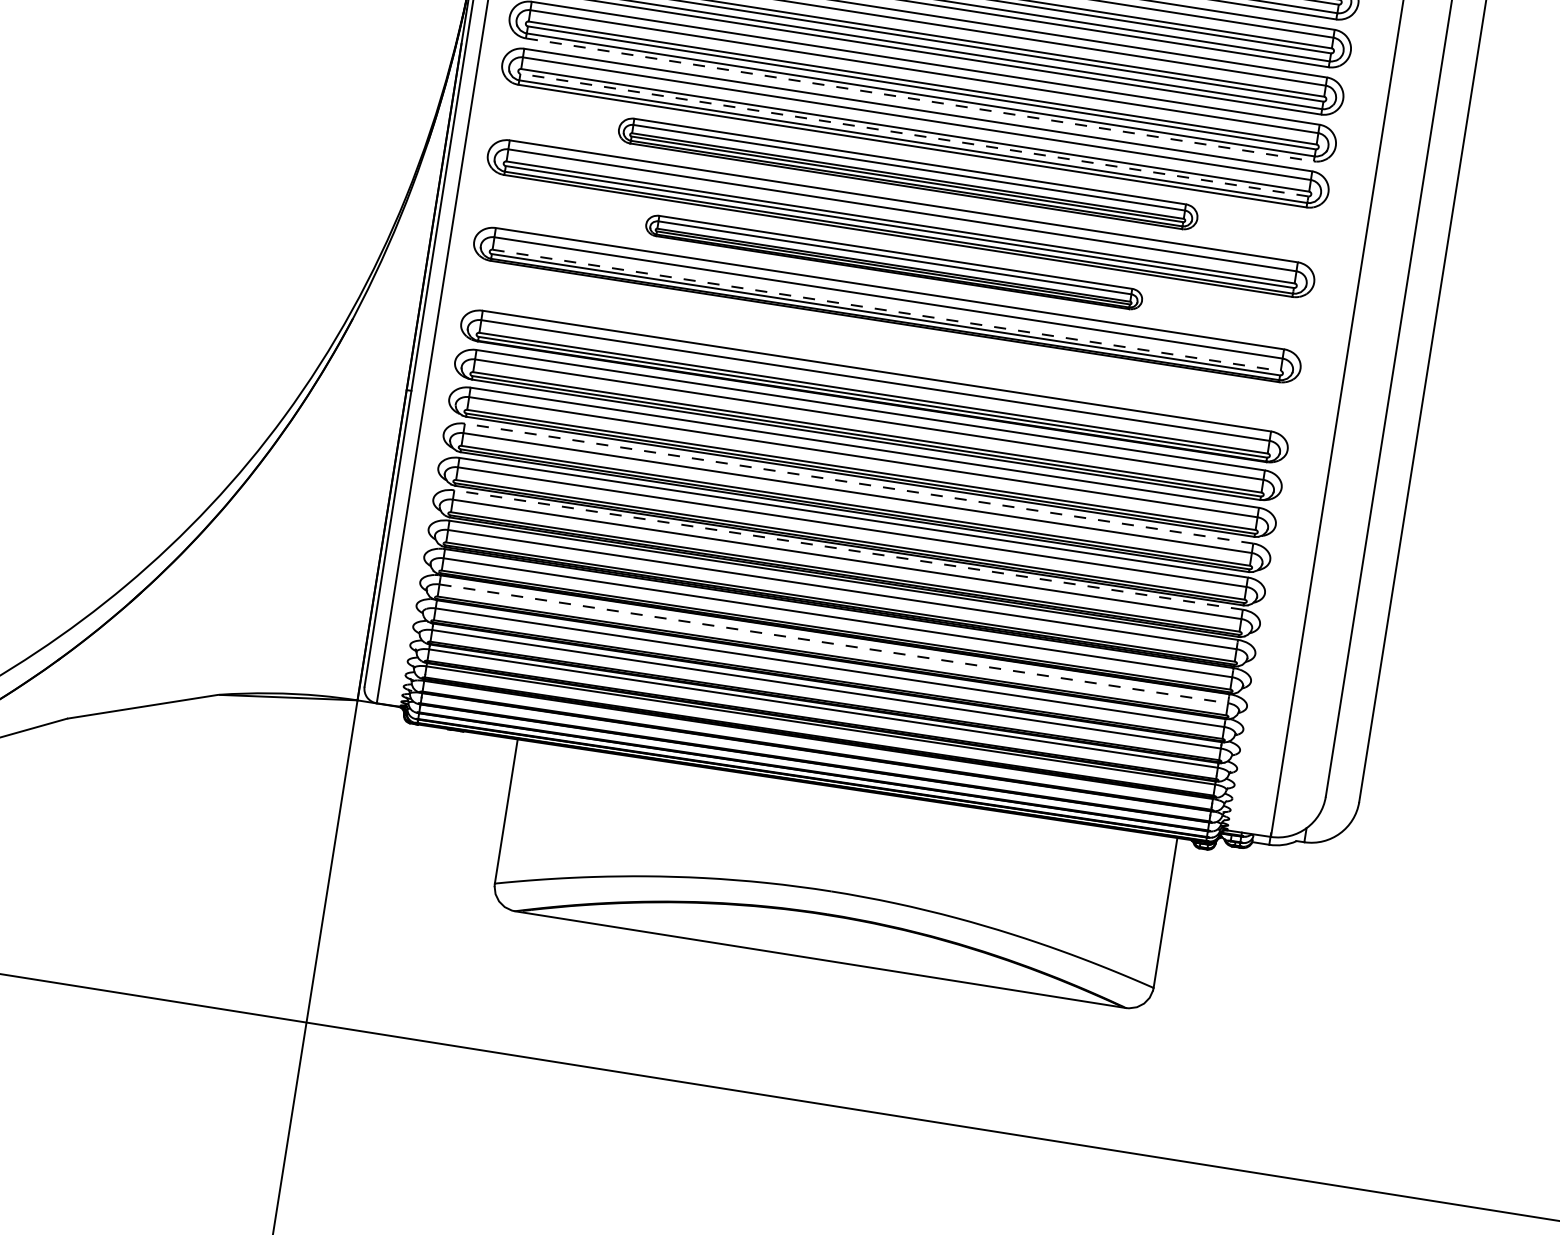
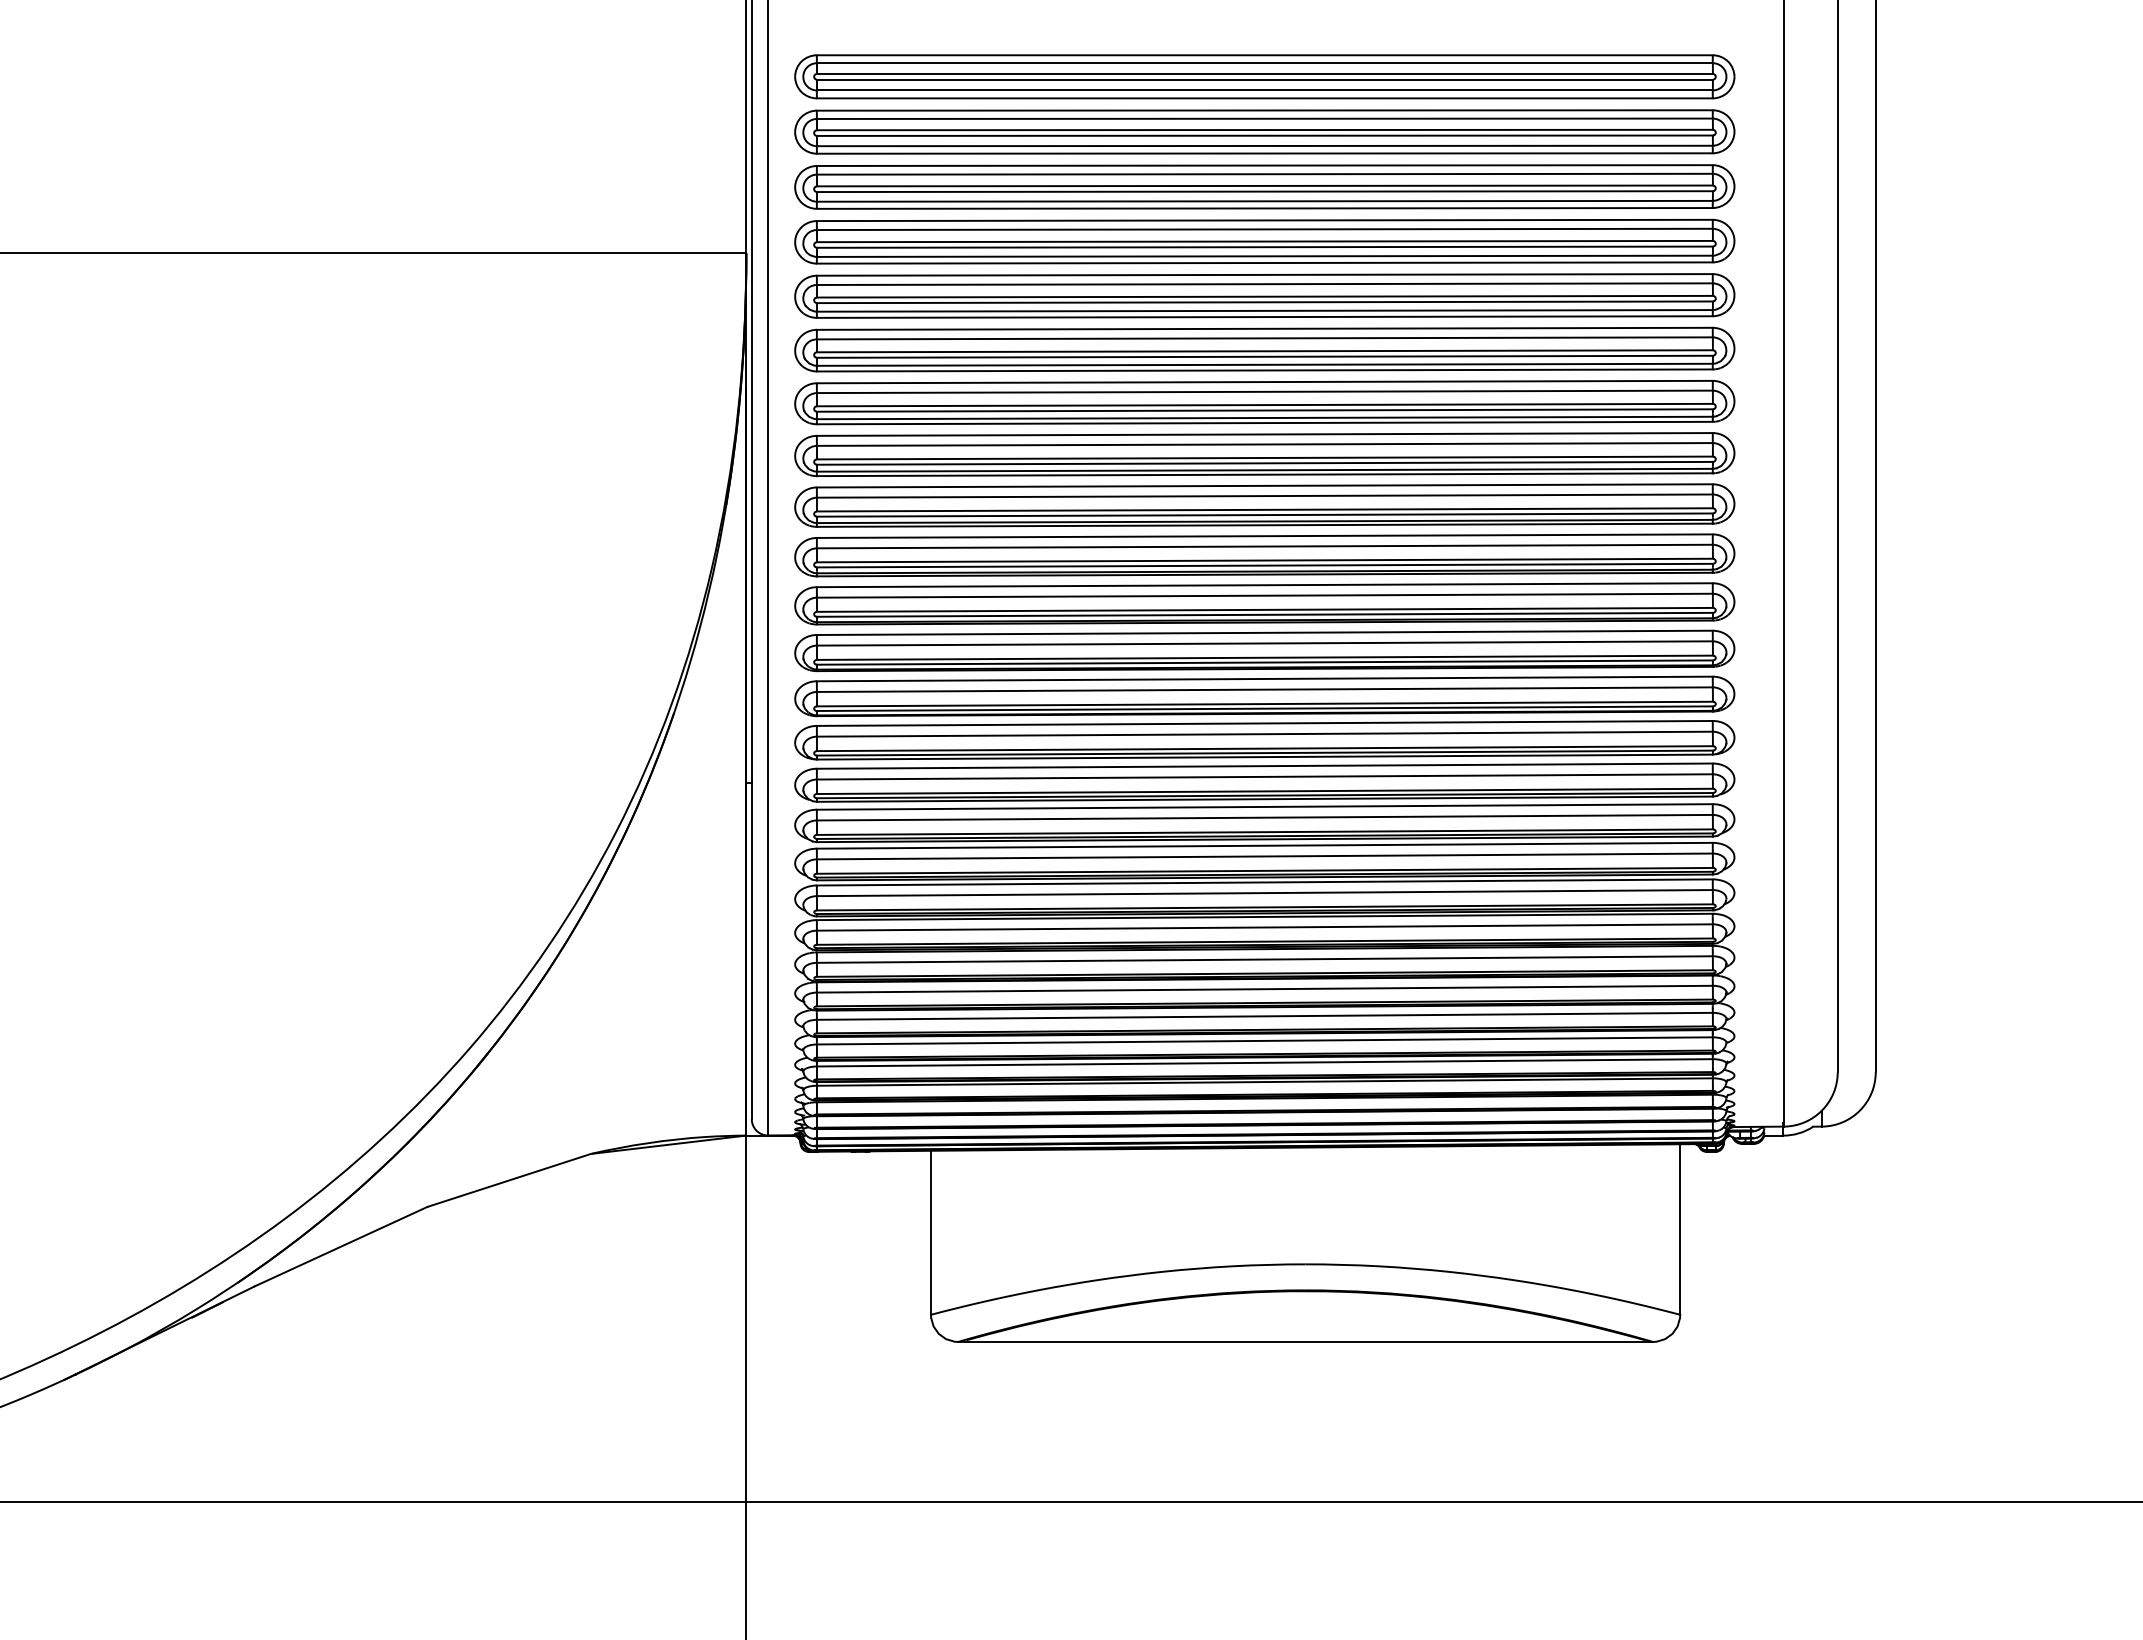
line: (919, 99) -> (1264, 370), dashed -> solid
line: (914, 135) -> (1264, 410), dashed -> solid
part: (907, 173) -> (1264, 454), size x1.43
part: (893, 262) -> (1264, 555), size x1.67
line: (886, 309) -> (1264, 609), dashed -> solid
part: (880, 346) -> (1264, 650), added
line: (858, 483) -> (1264, 806), dashed -> solid
line: (848, 549) -> (1264, 882), dashed -> solid
line: (833, 644) -> (1264, 989), dashed -> solid

